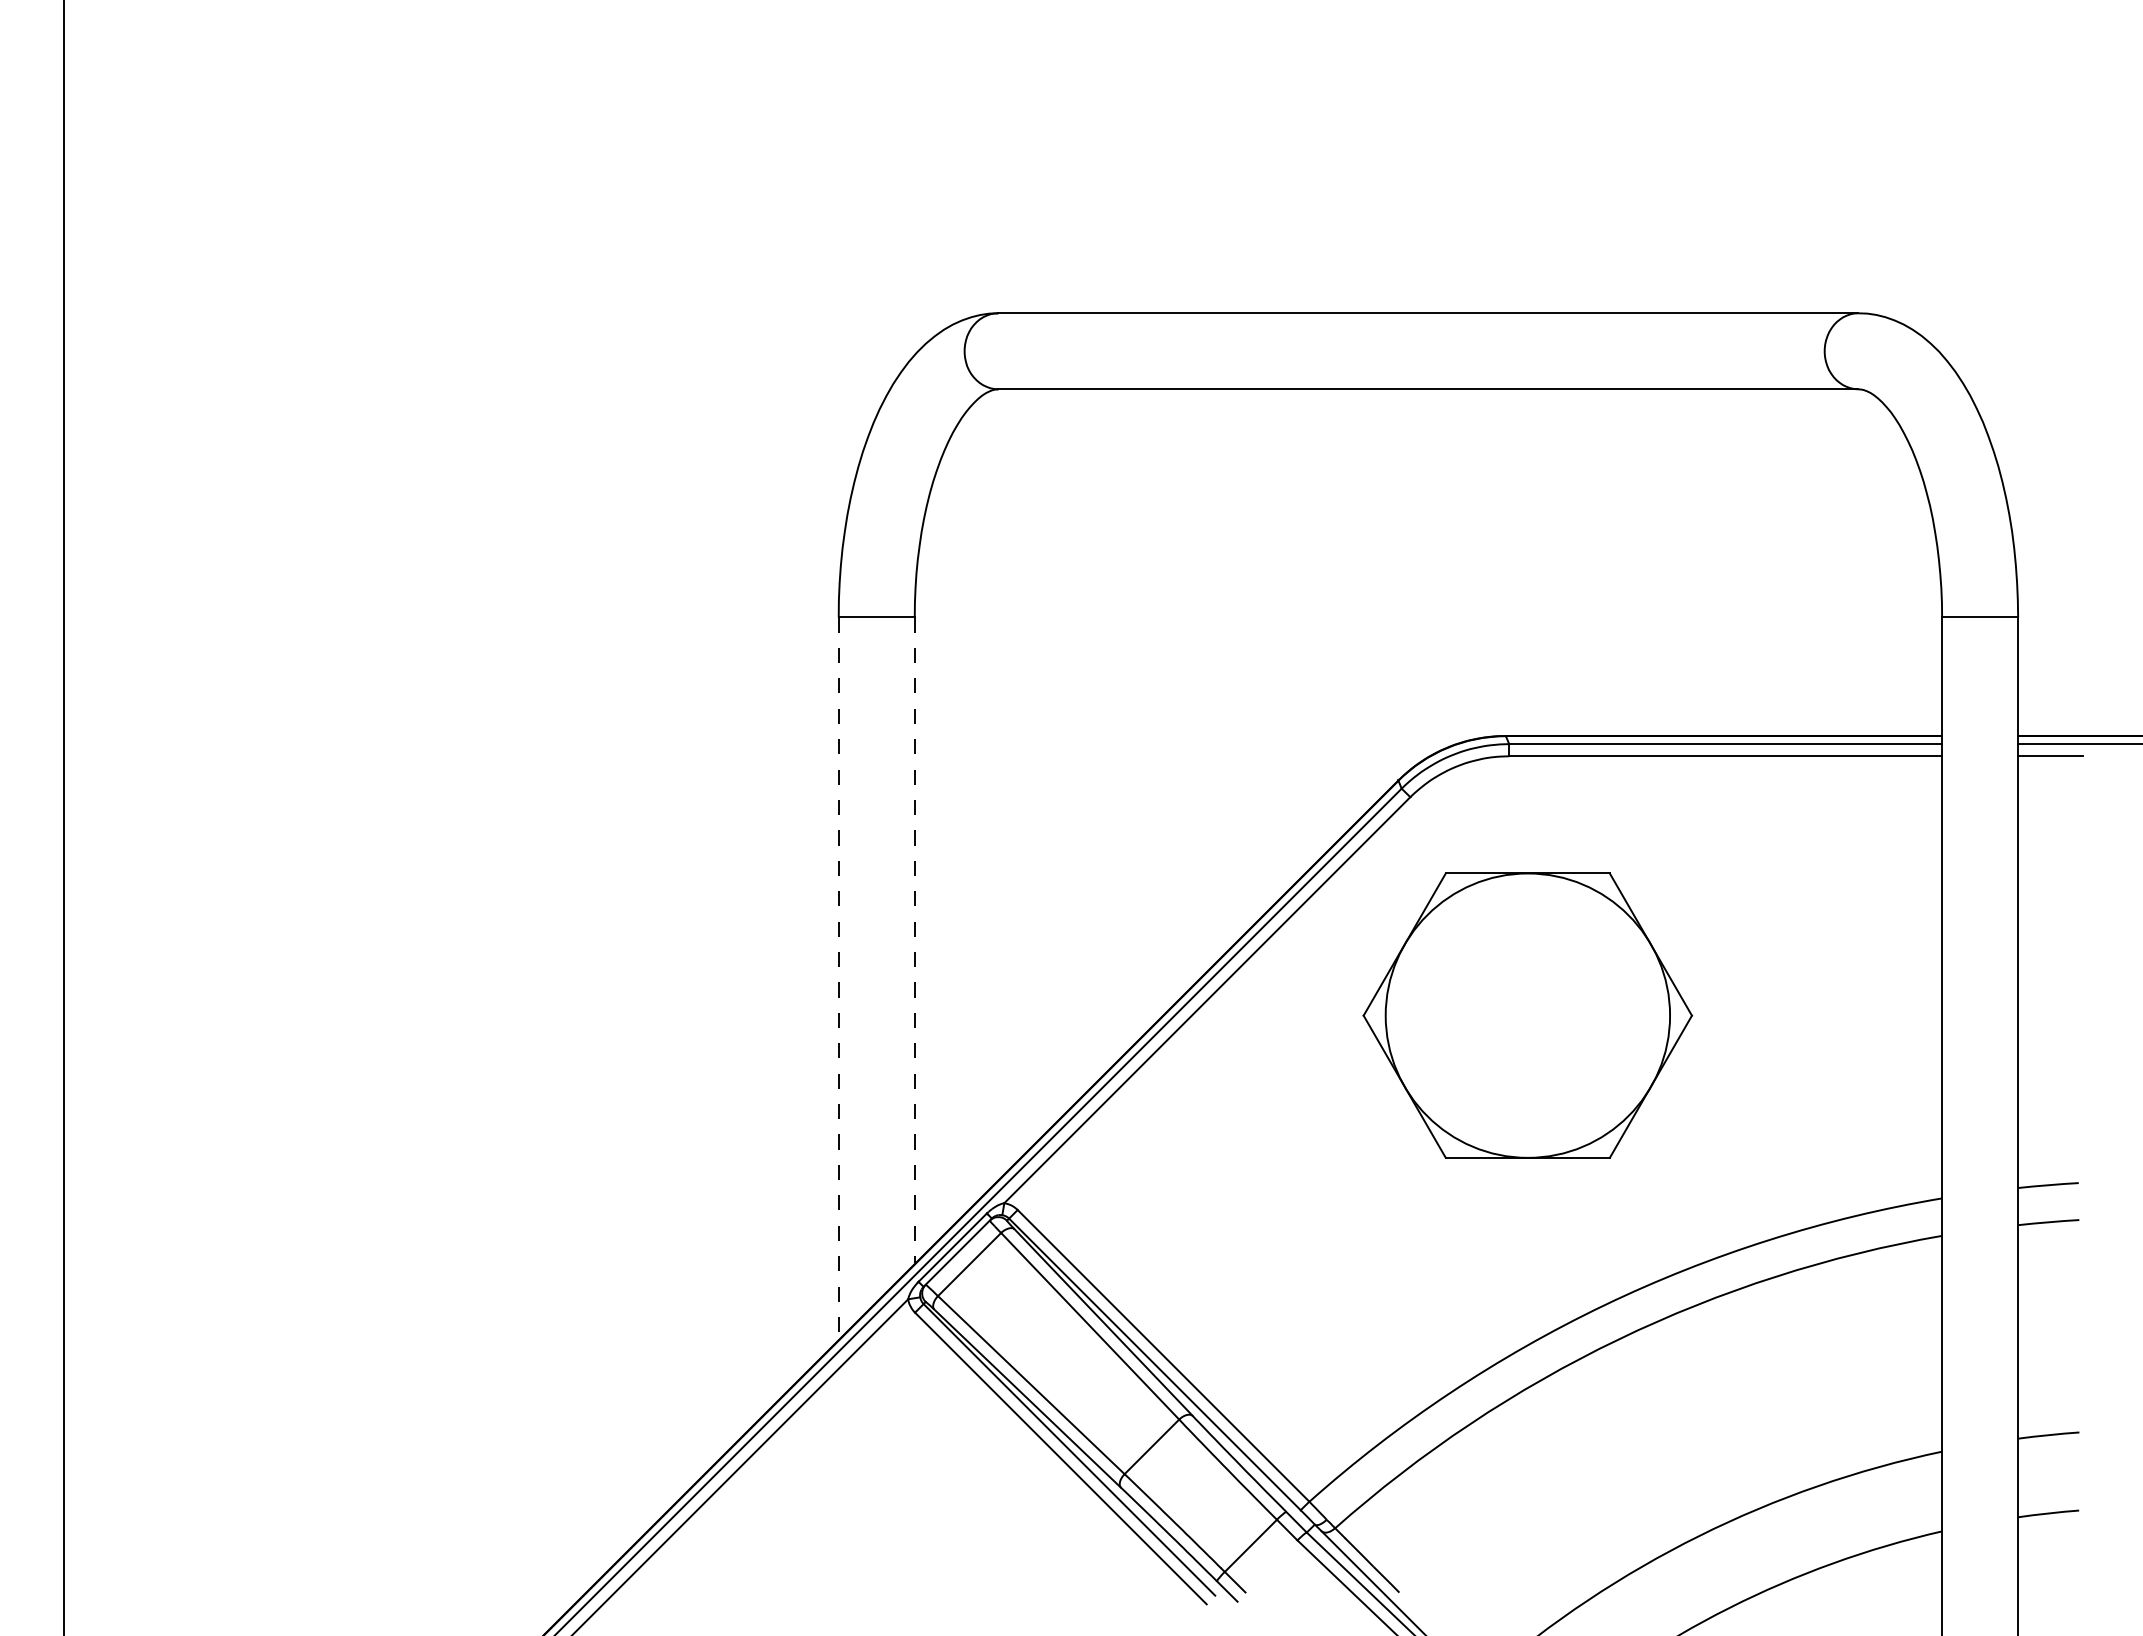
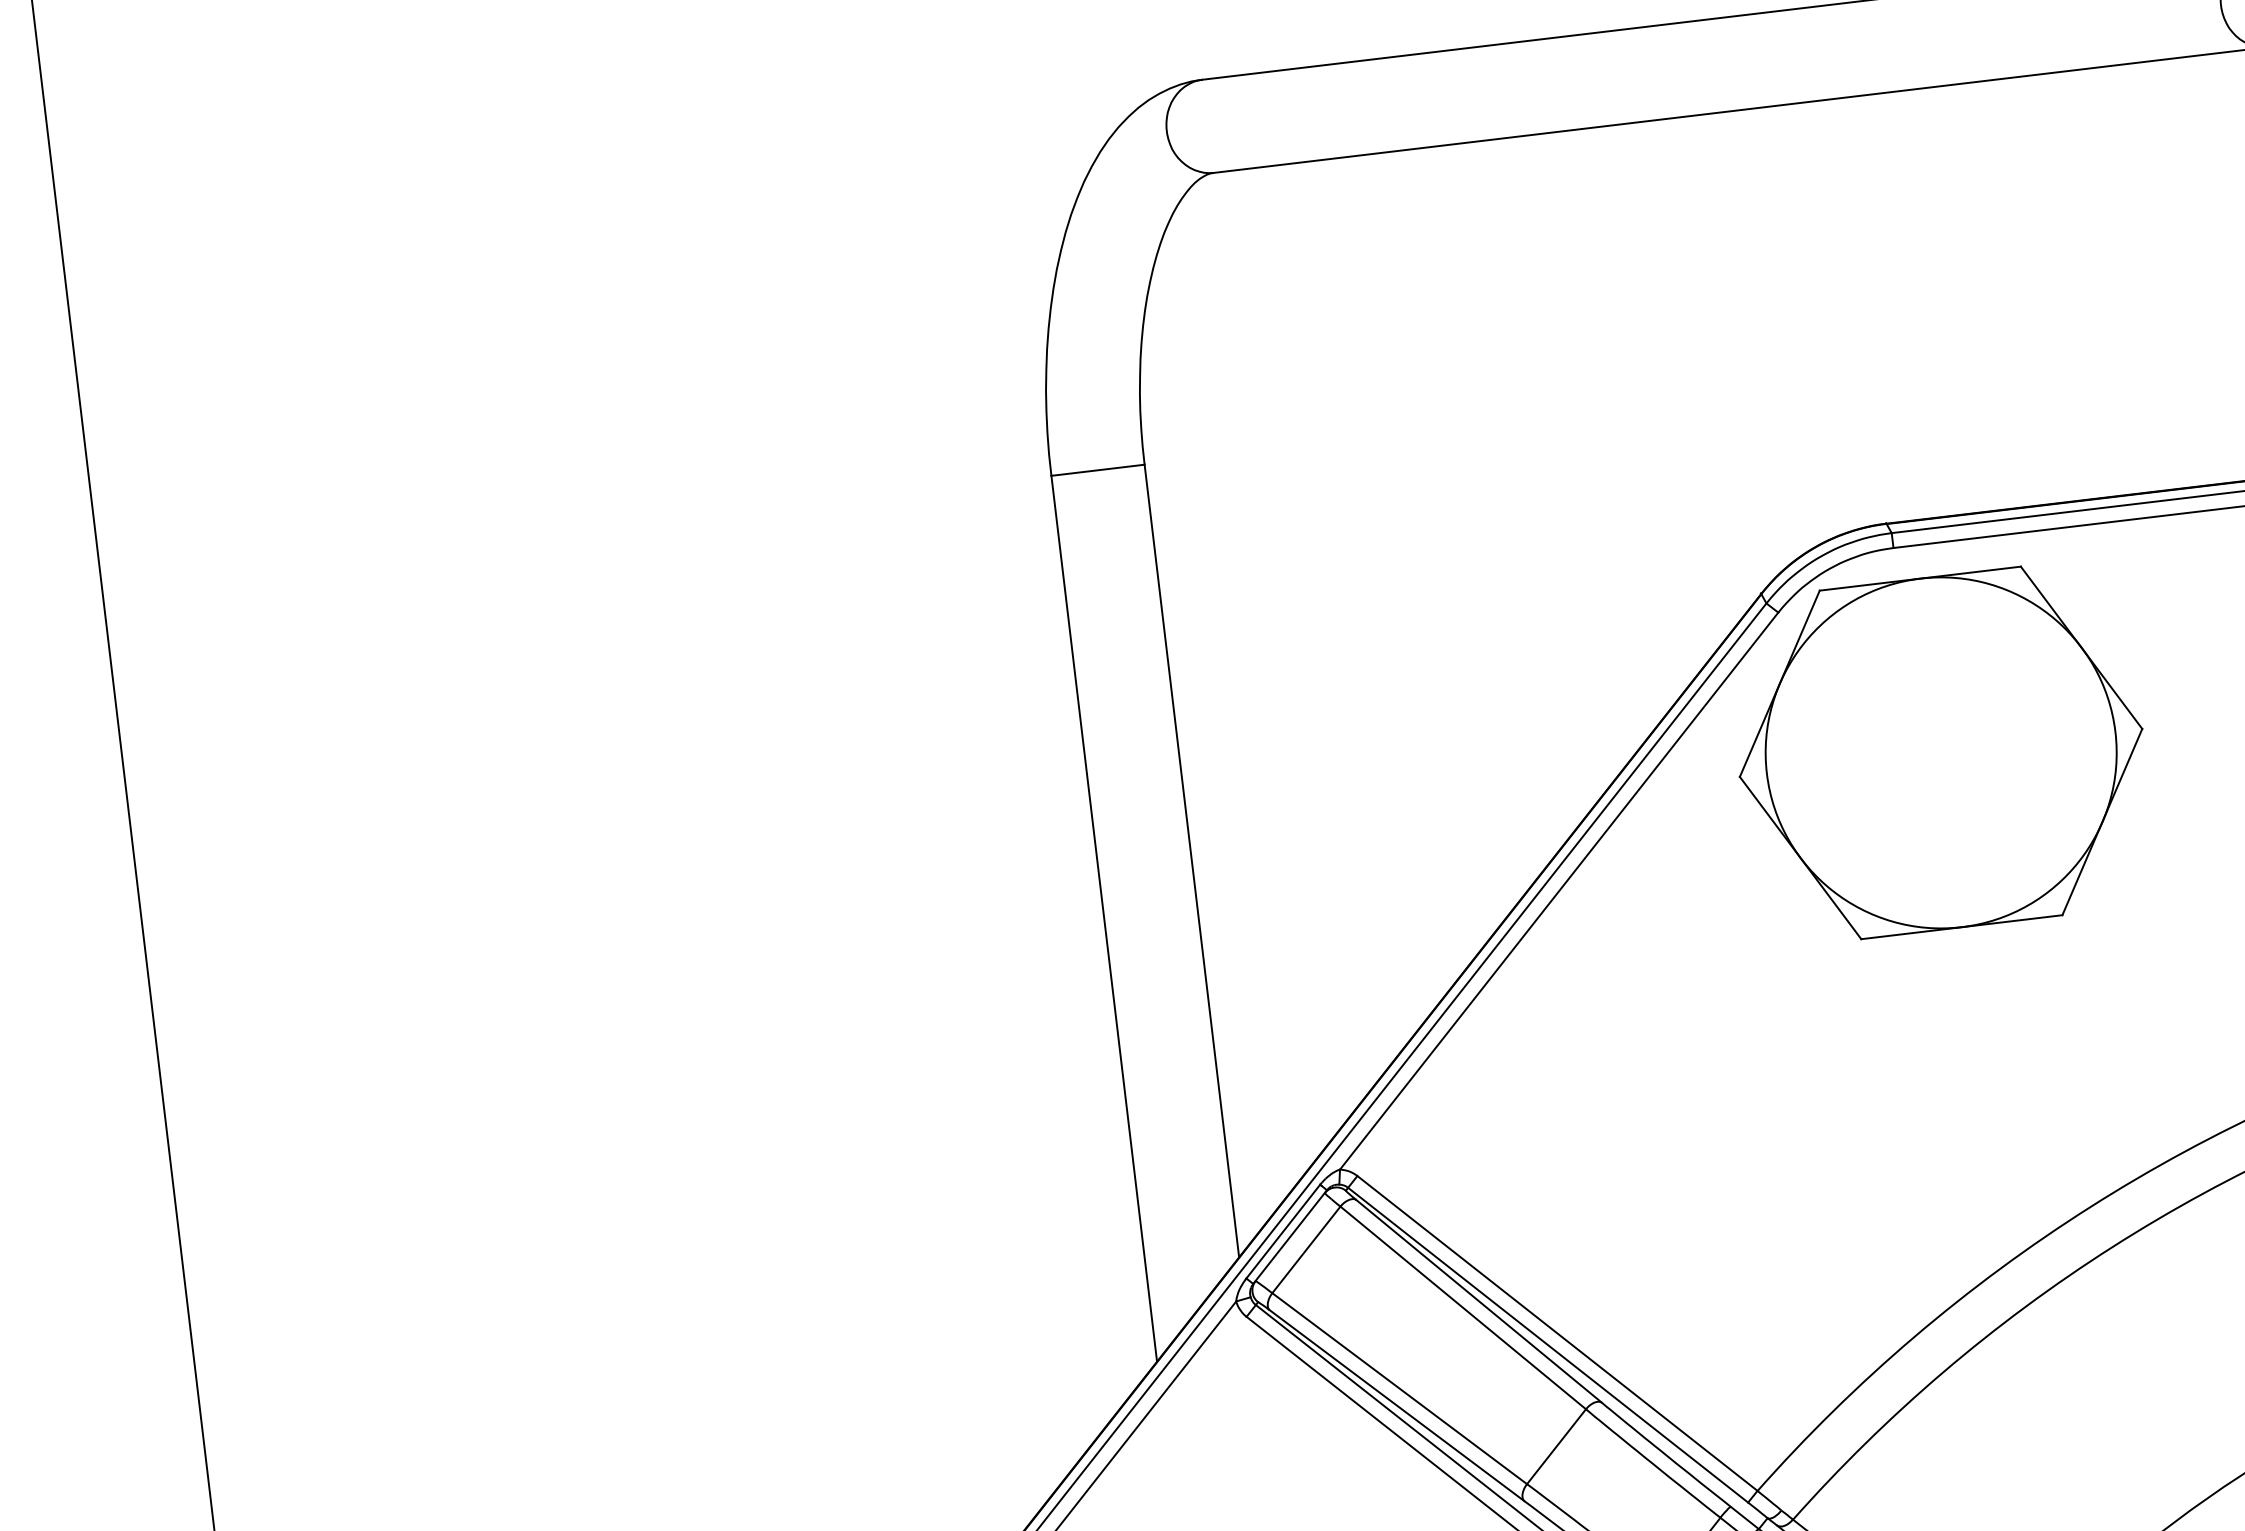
line: (914, 940) -> (1191, 860), dashed -> solid
line: (838, 978) -> (1103, 918), dashed -> solid
part: (1527, 1015) -> (1940, 752), moved

